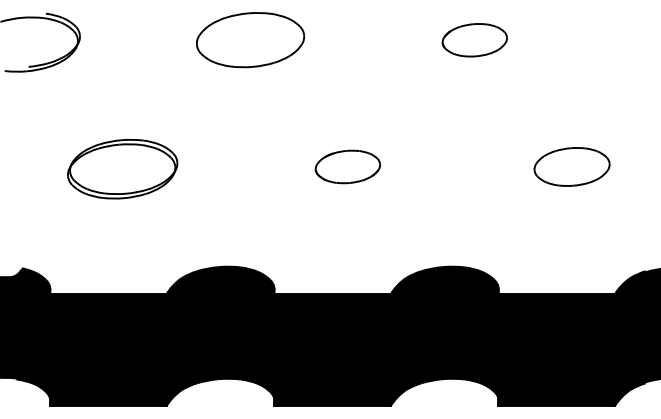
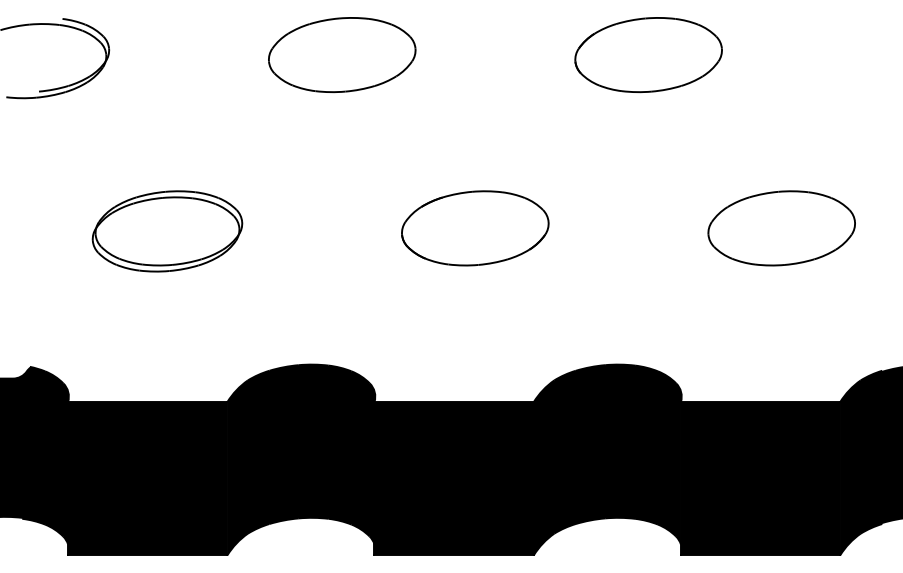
part: (474, 40) -> (648, 55), size x1.67
part: (347, 166) -> (474, 227), size x1.67
part: (571, 166) -> (780, 227), size x1.43

